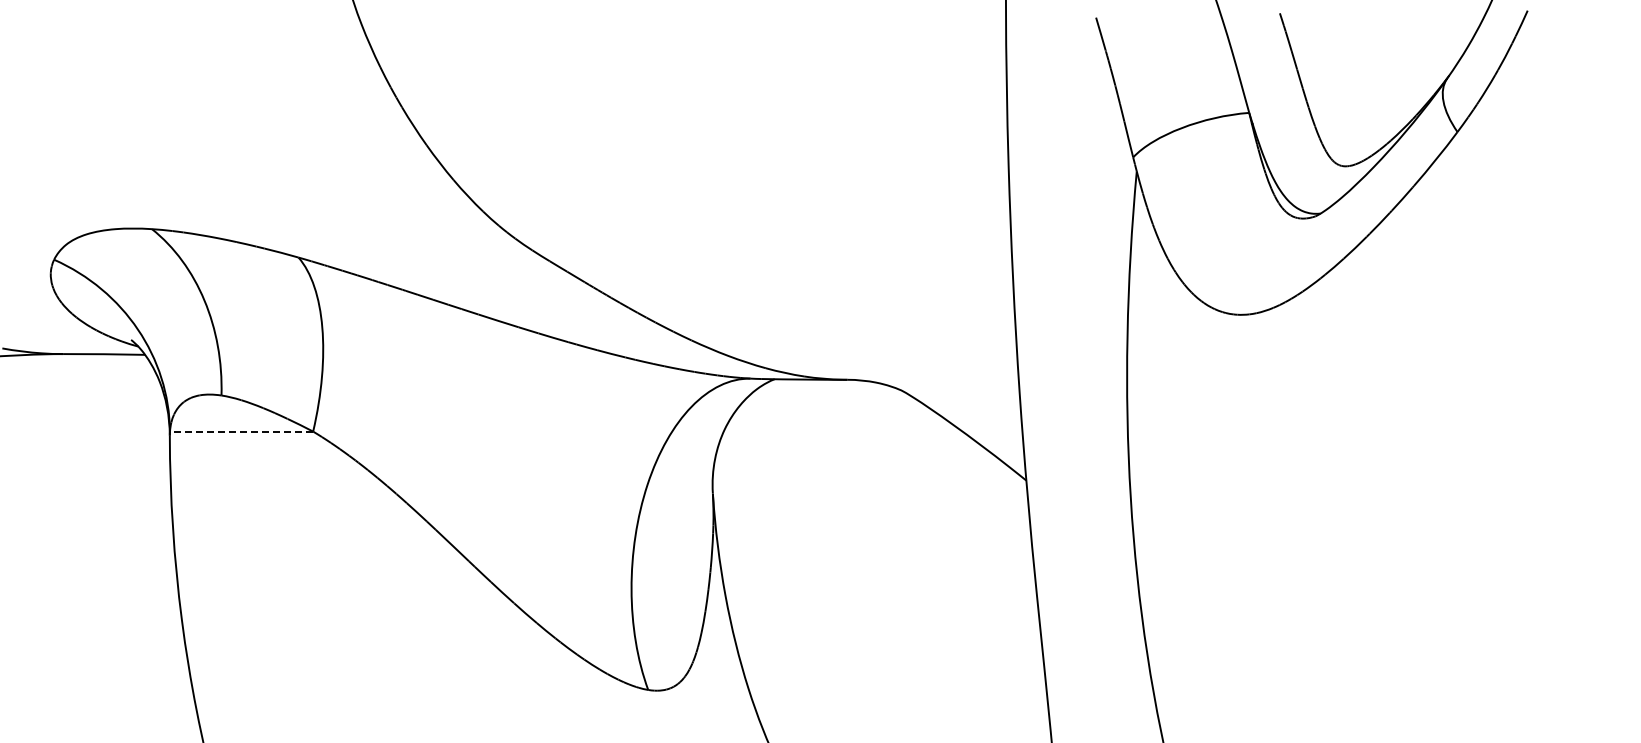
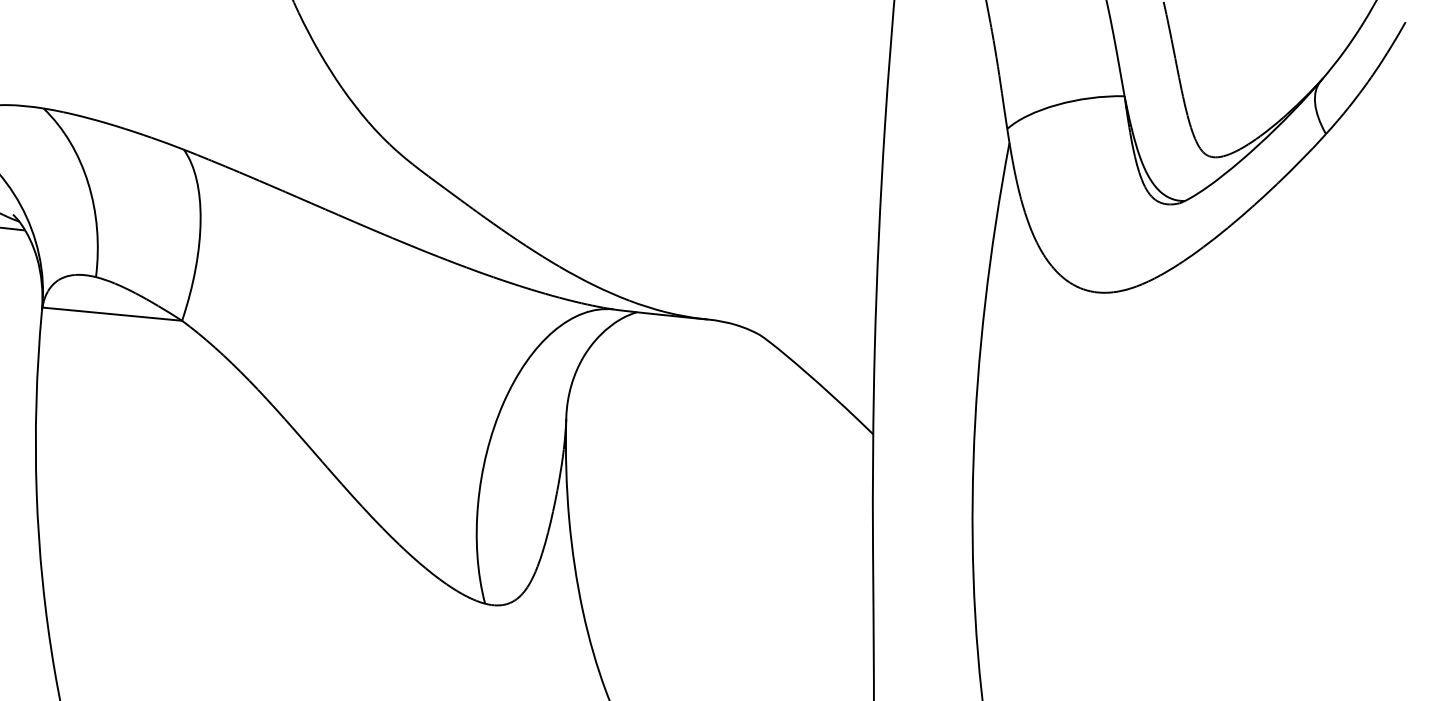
line: (241, 431) -> (112, 314), dashed -> solid

